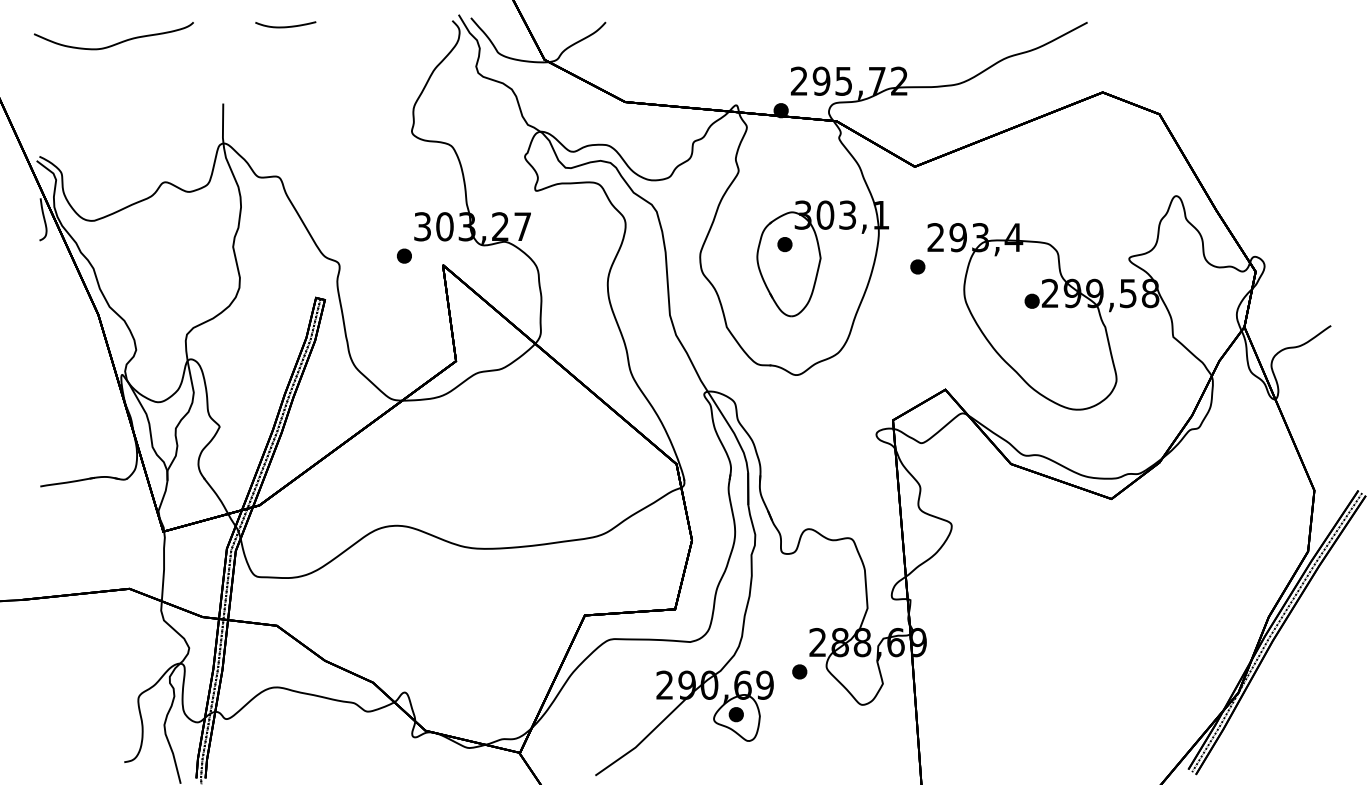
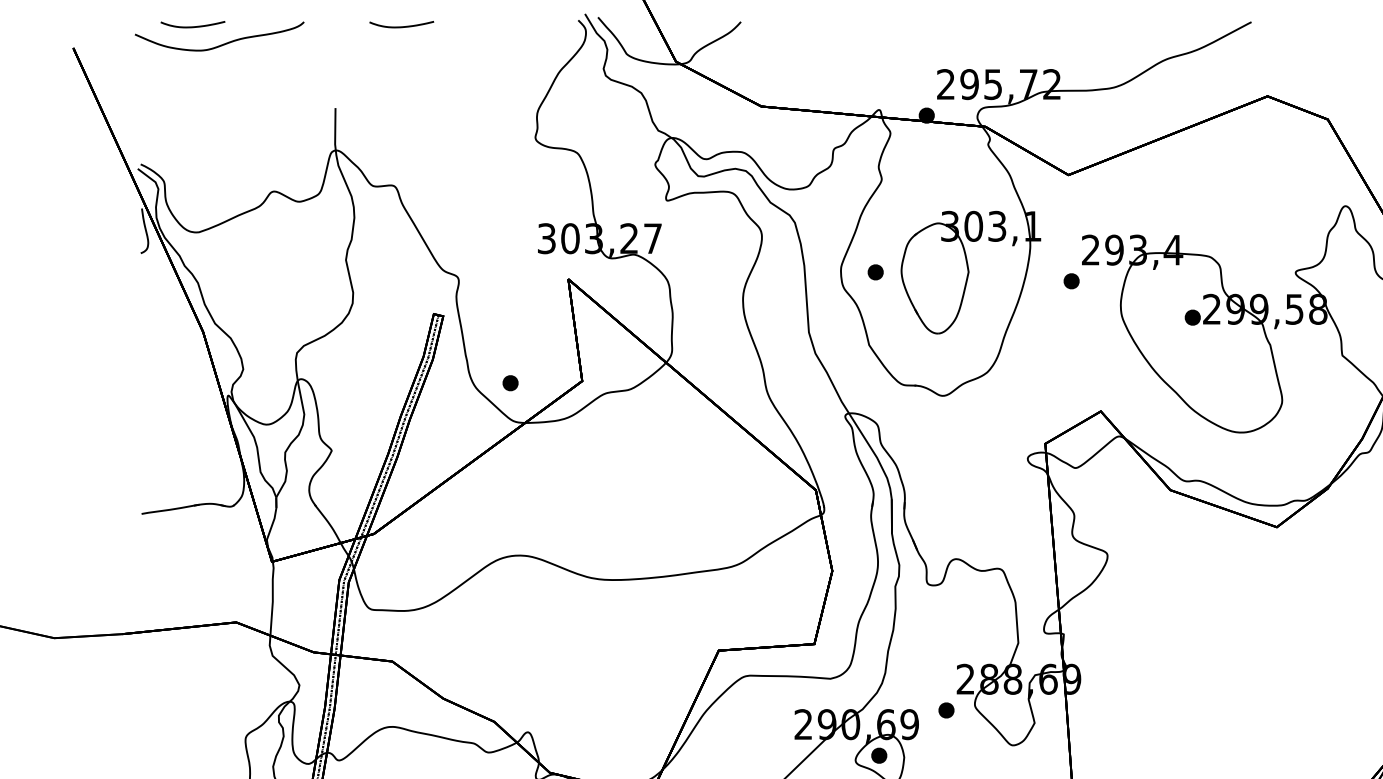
curve: (88, 26) -> (192, 26), added
part: (784, 244) -> (875, 272), moved
part: (404, 255) -> (510, 382), moved

